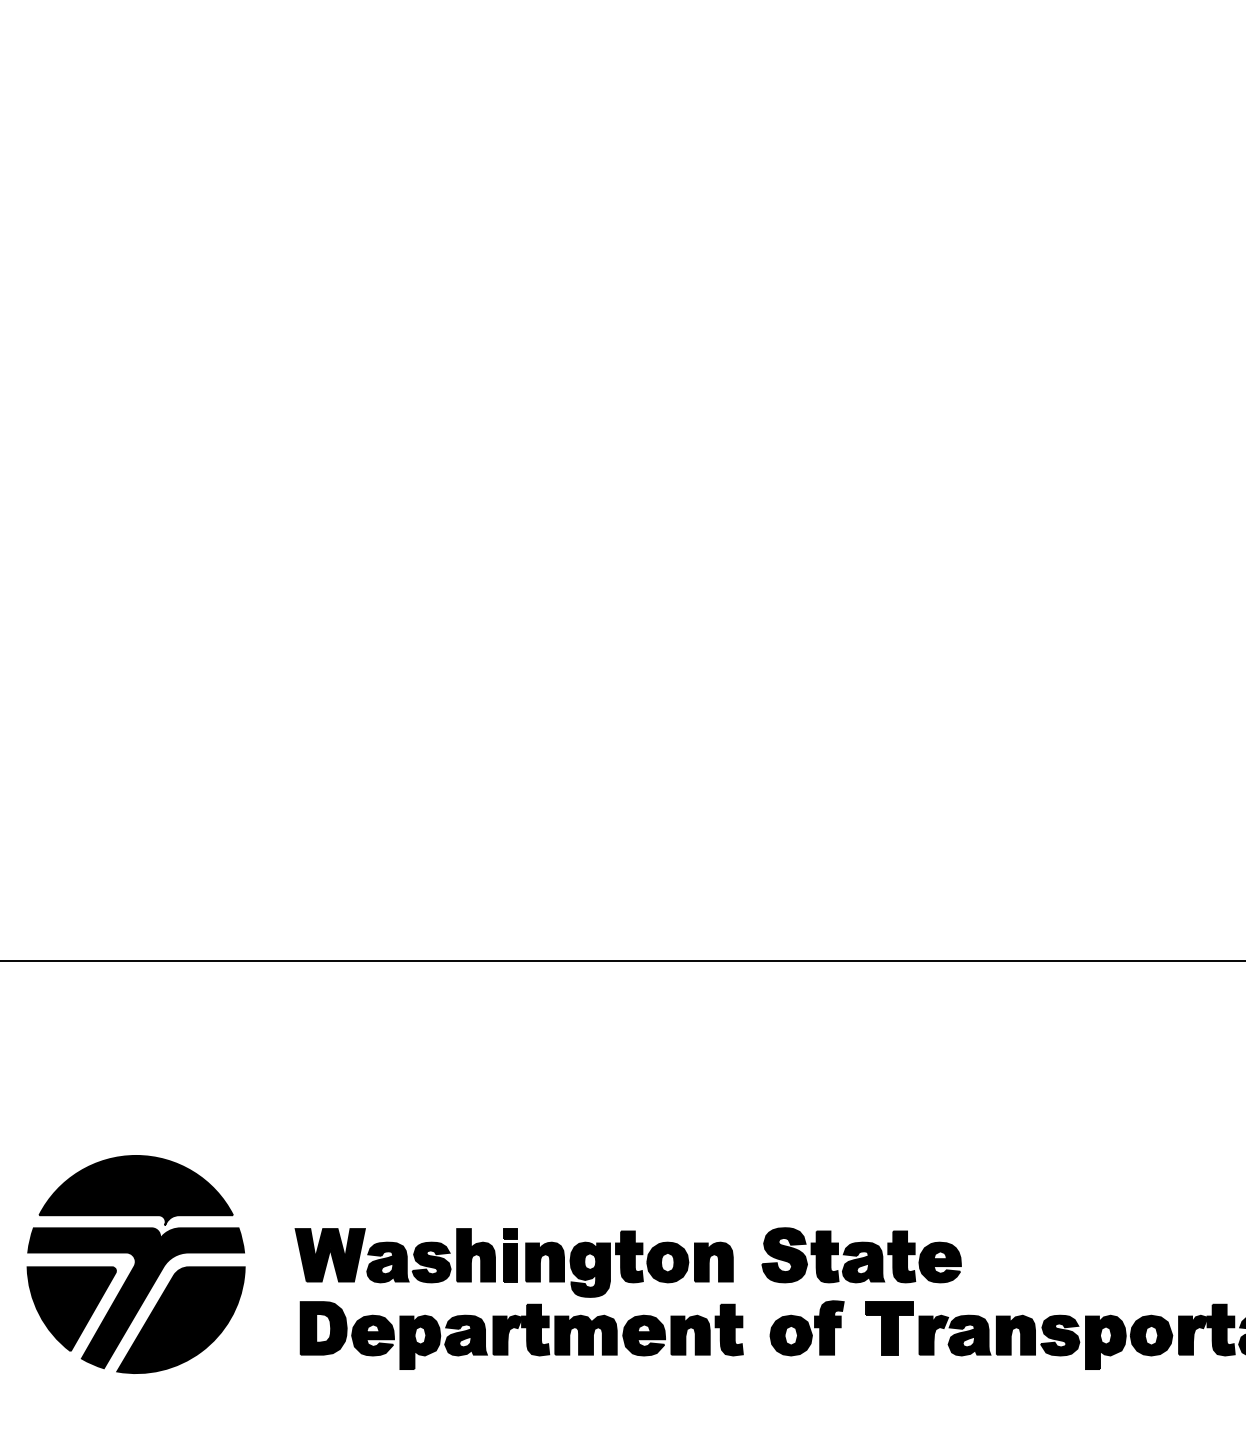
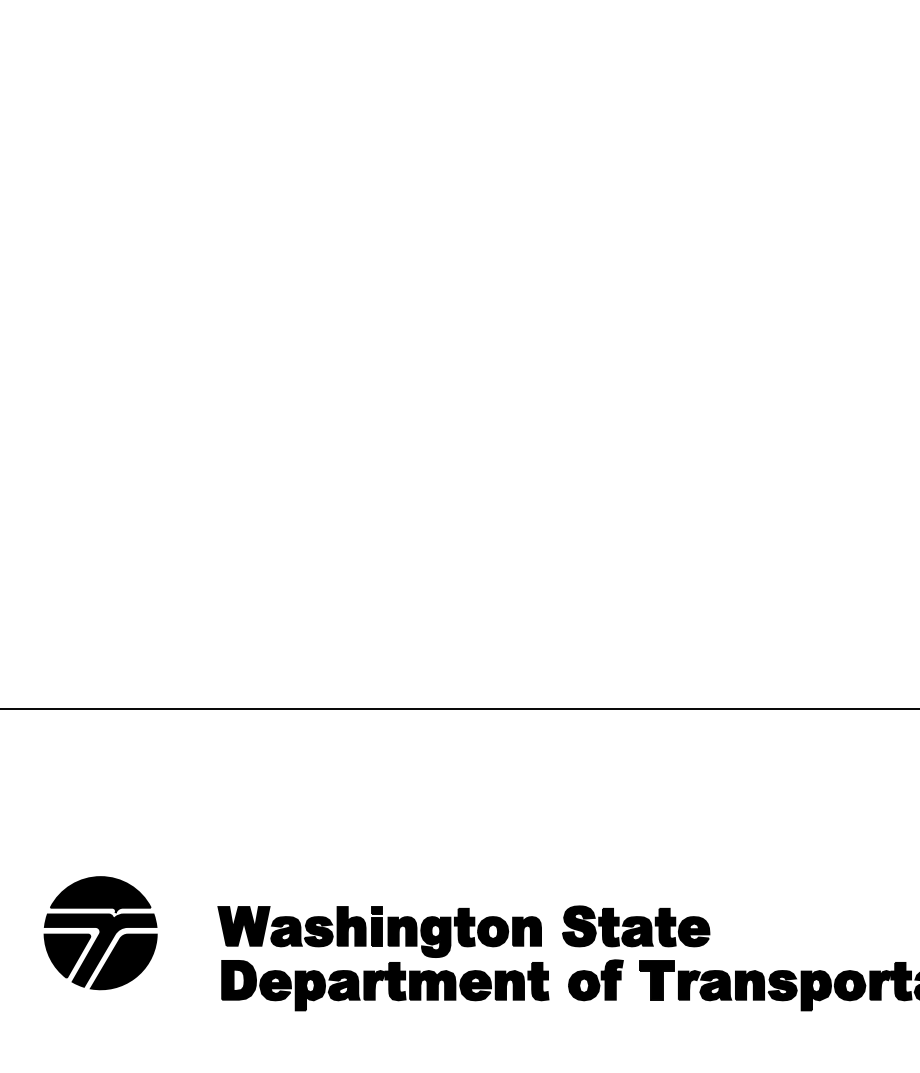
part: (135, 1264) -> (100, 933), size x0.7

